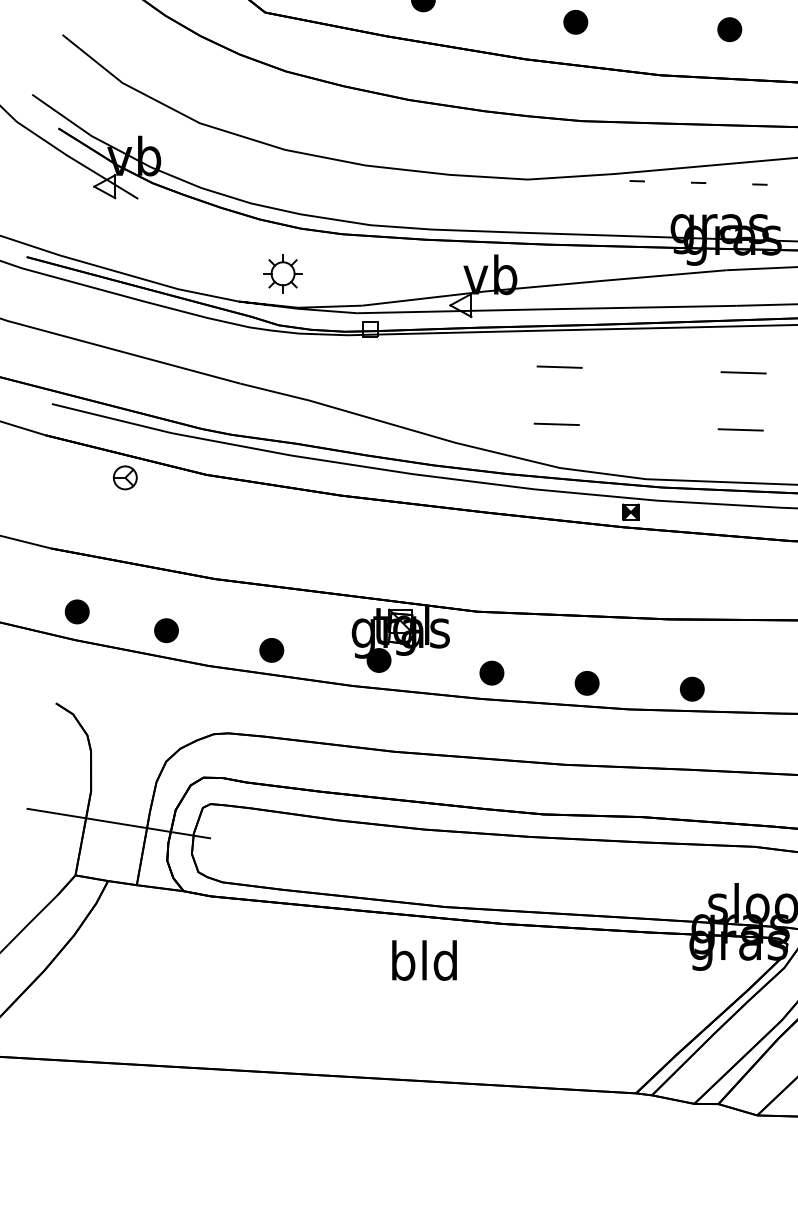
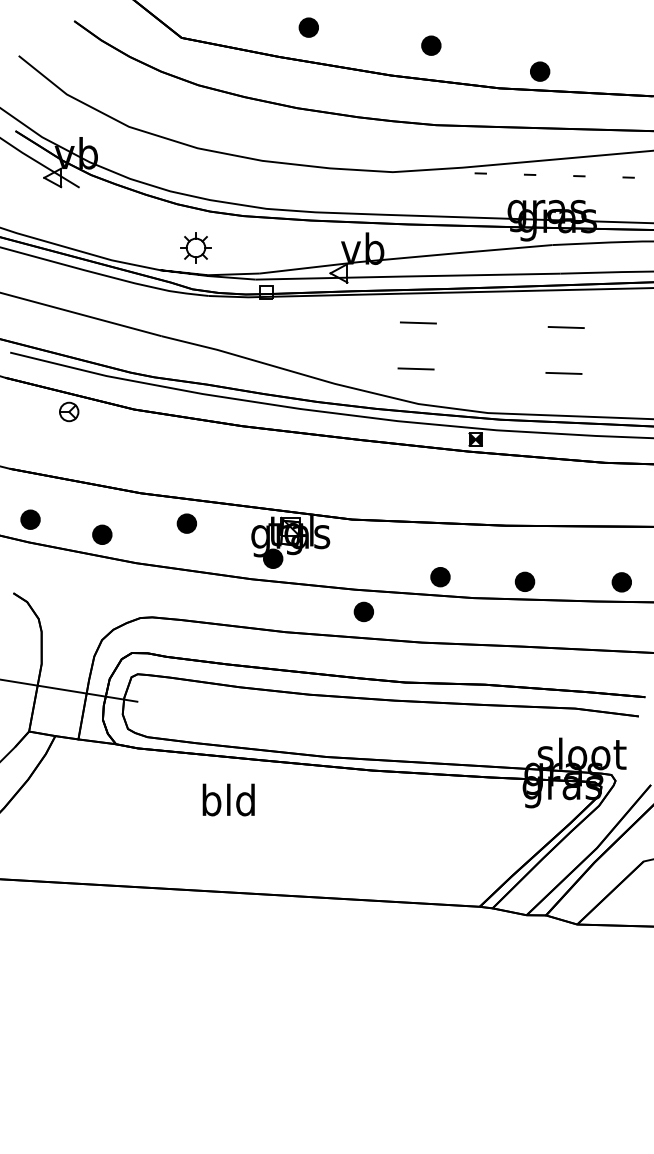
part: (730, 29) -> (540, 71), moved
part: (271, 650) -> (186, 523), moved
part: (491, 672) -> (363, 611), moved
text: (424, 959) -> (228, 799), moved

